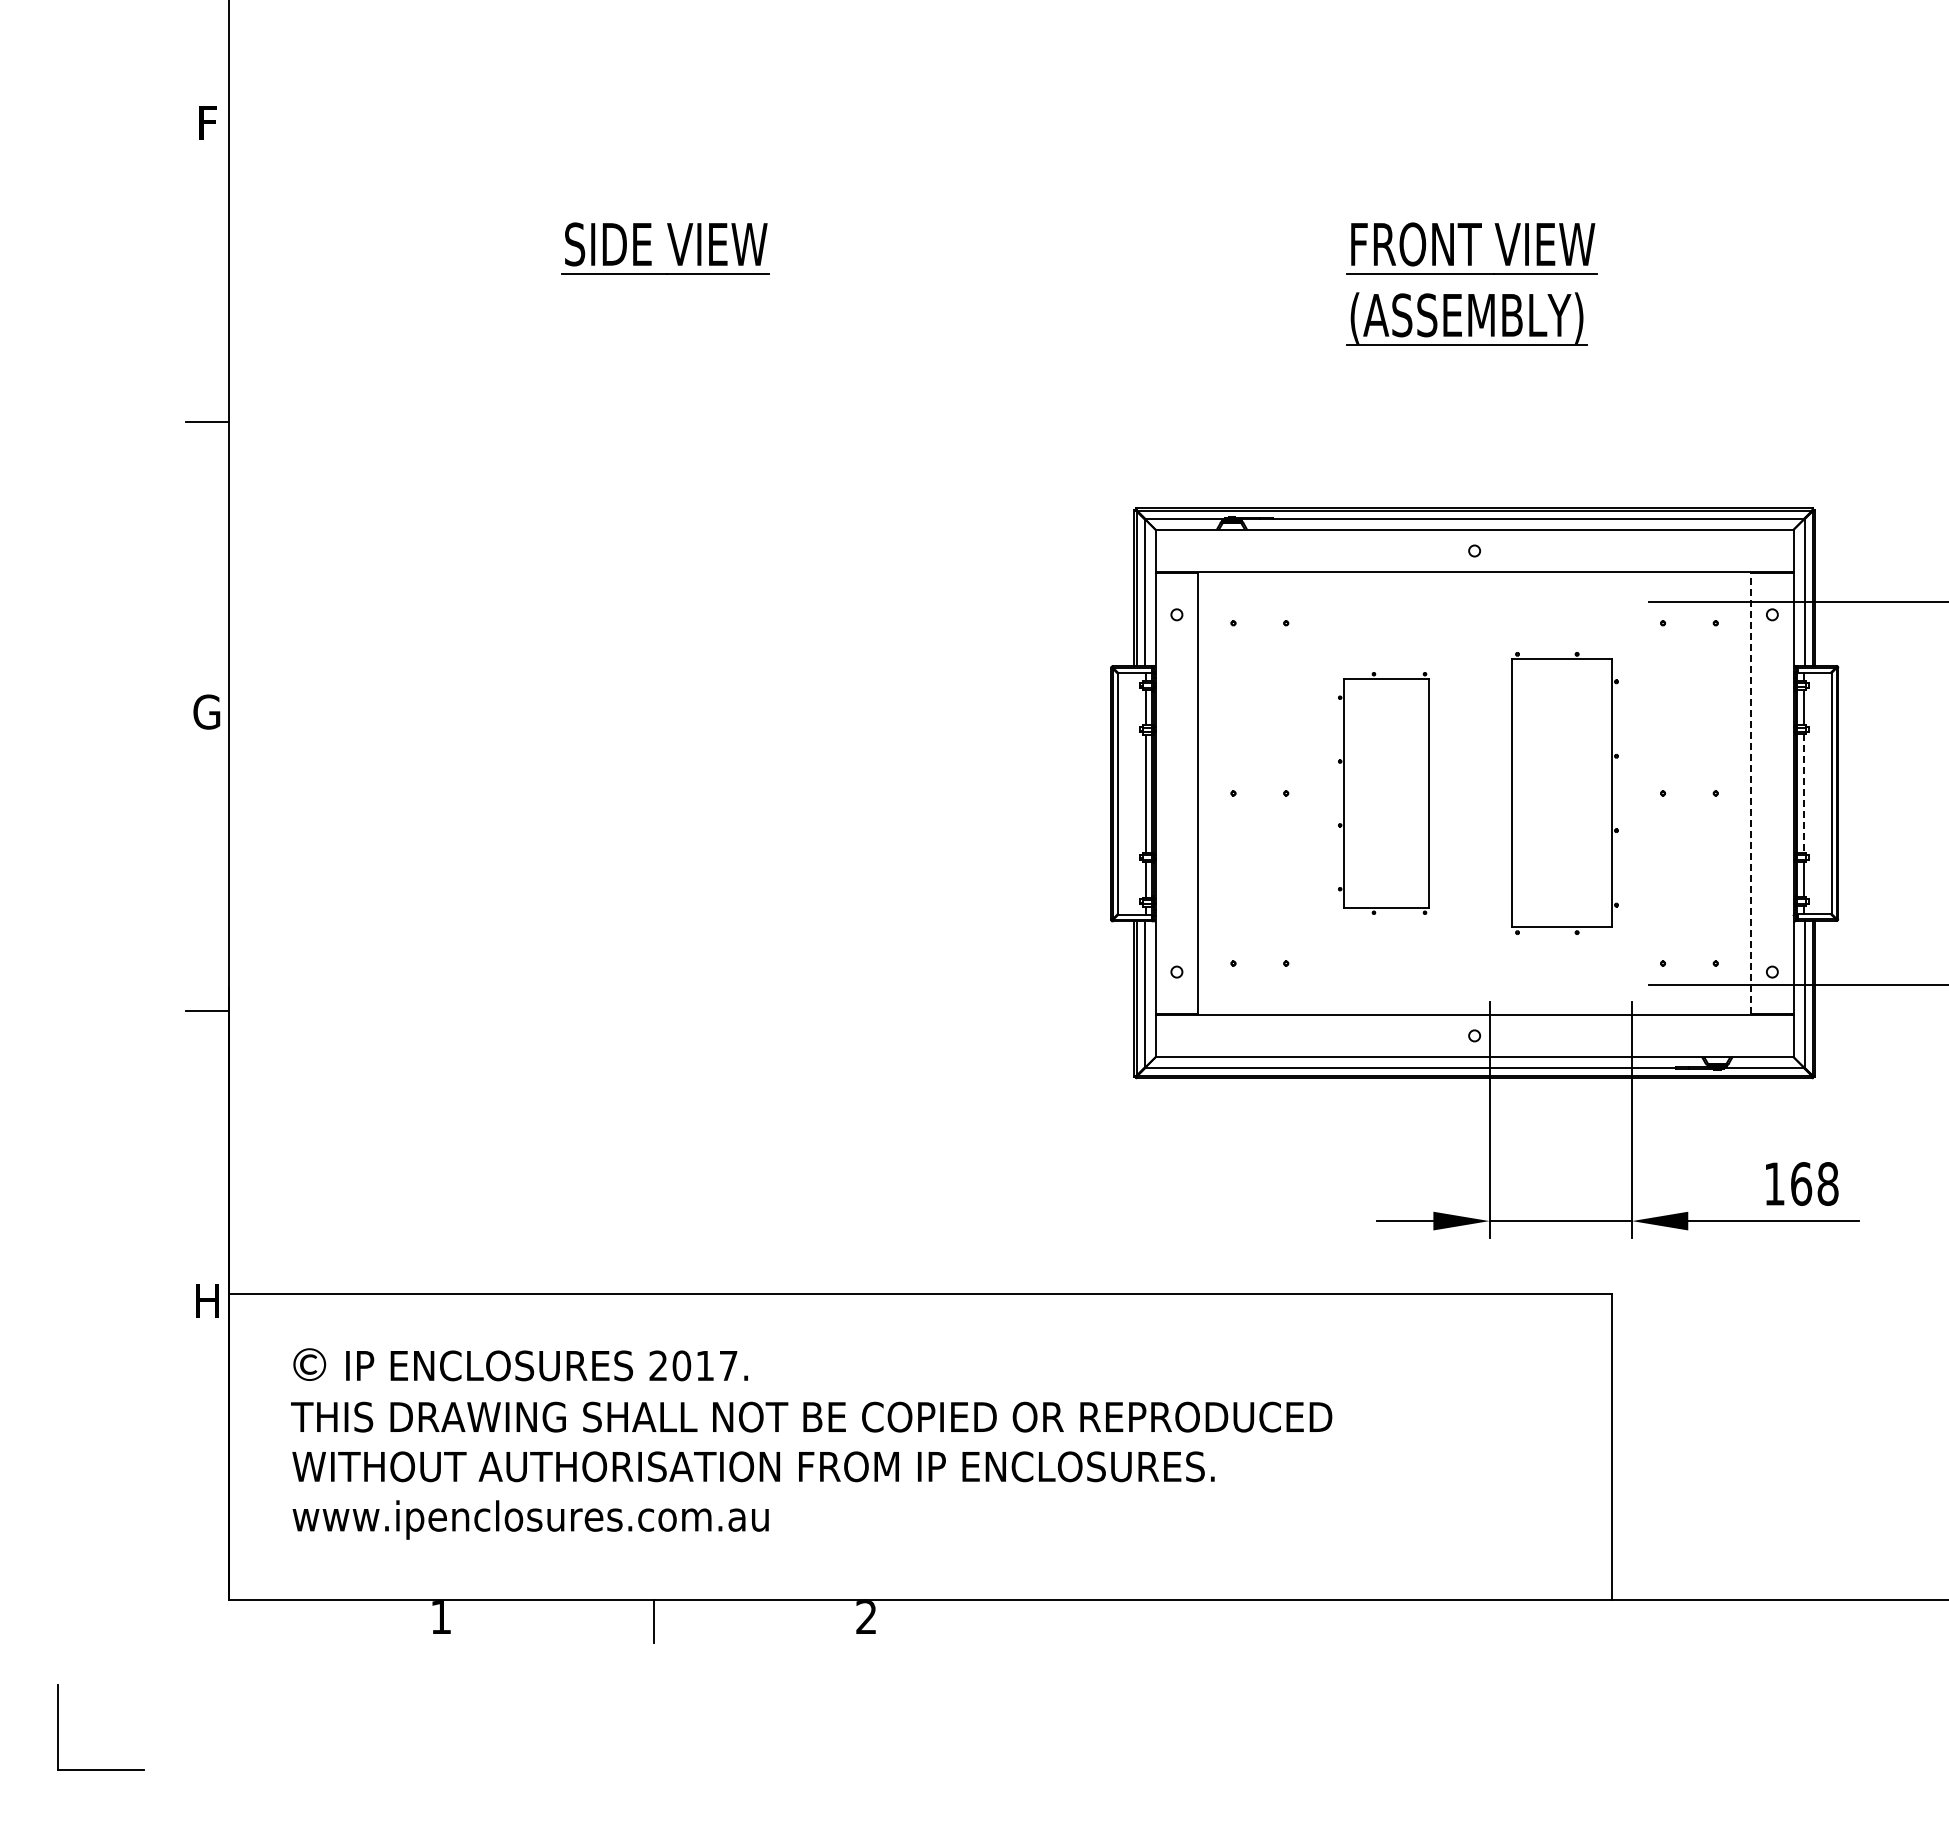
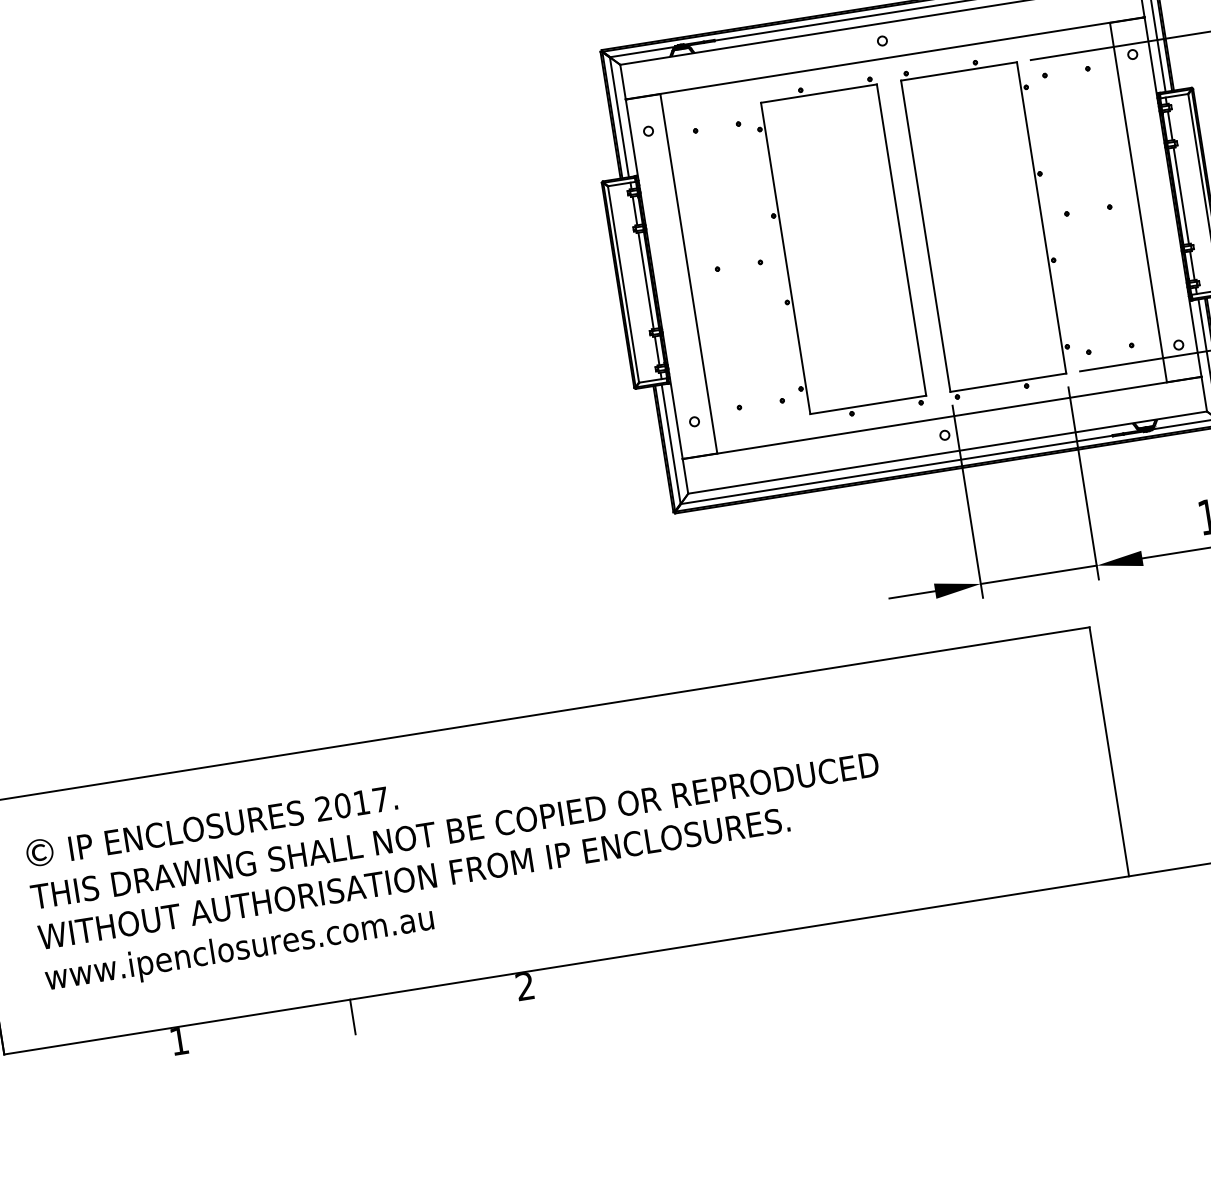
part: (1383, 793) -> (839, 249), size x1.67
part: (1565, 793) -> (987, 226), size x1.43
line: (1751, 793) -> (1138, 202), dashed -> solid
line: (1803, 794) -> (1181, 196), dashed -> solid

